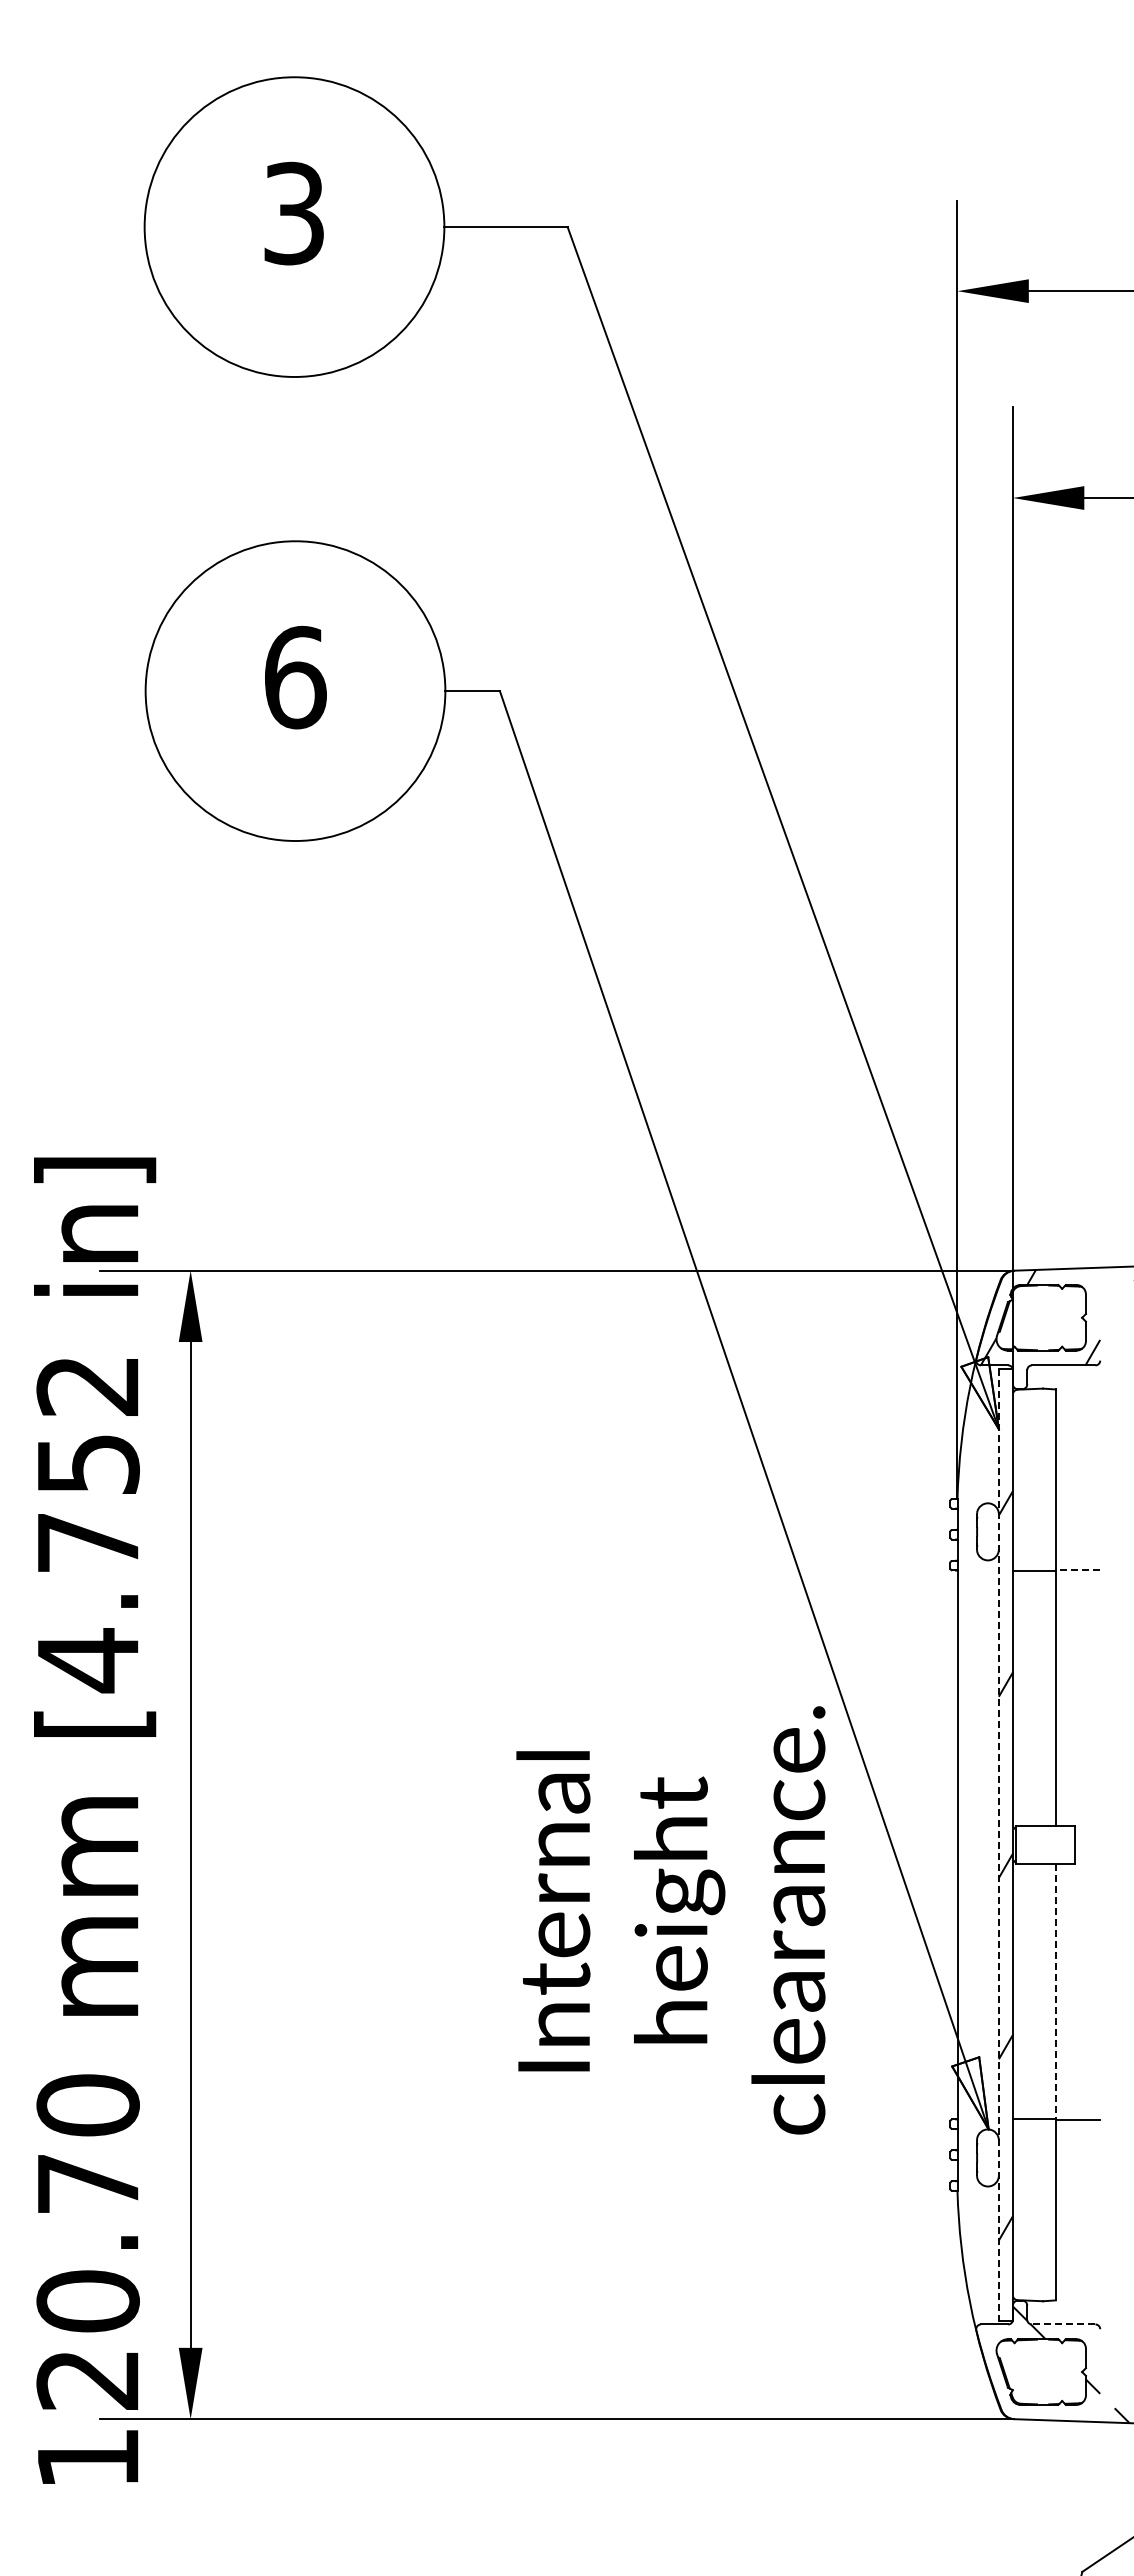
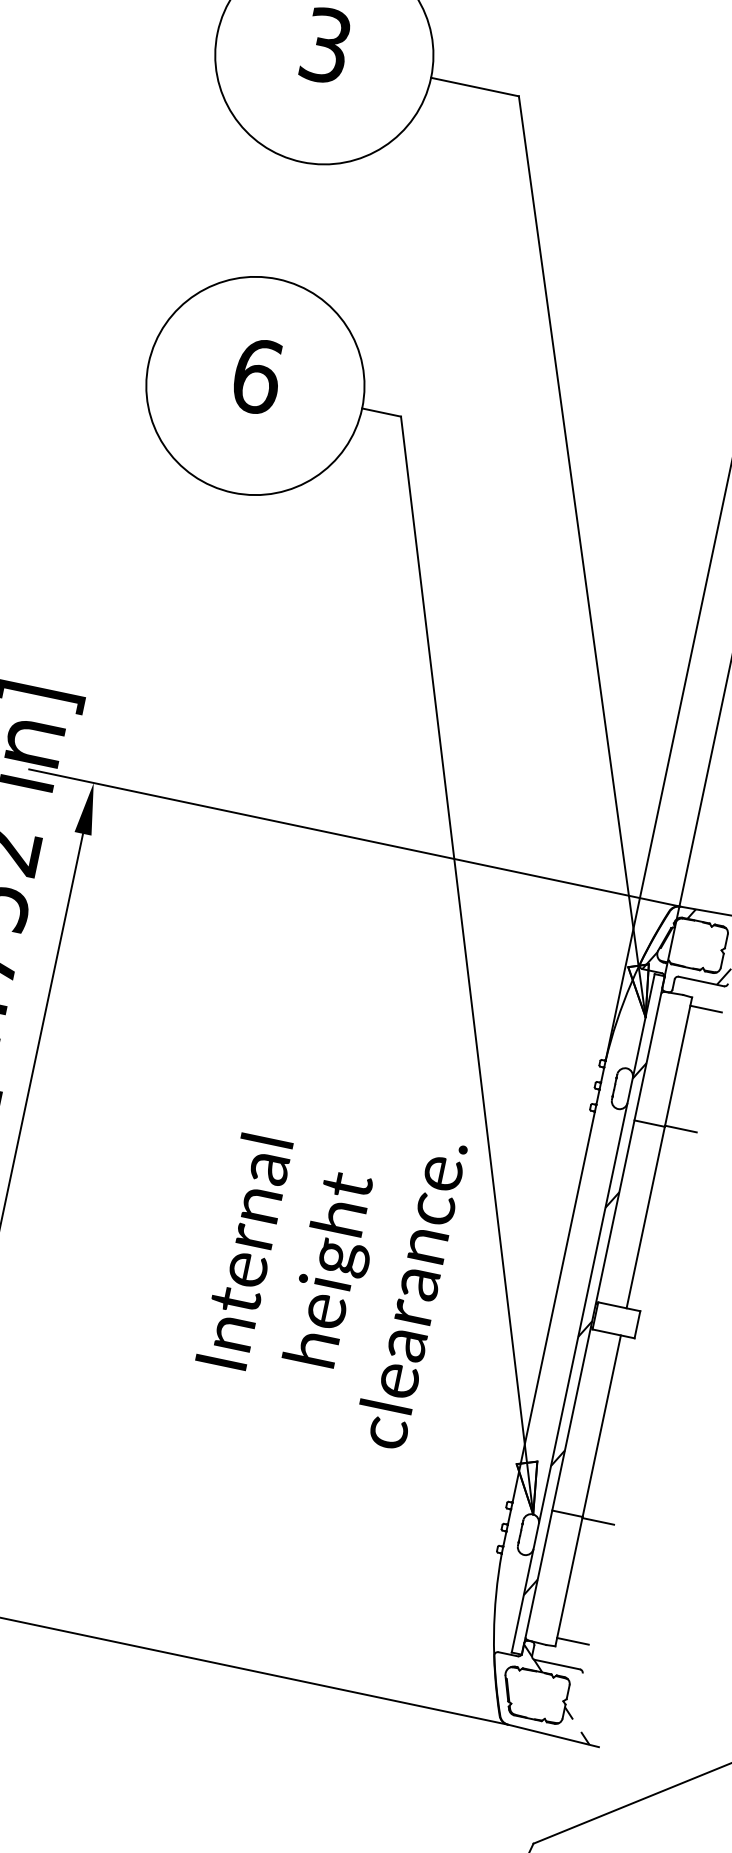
line: (1077, 1401) -> (705, 1009), added
line: (1077, 1569) -> (680, 1128), dashed -> solid
line: (998, 1845) -> (582, 1313), dashed -> solid
text: (670, 1920) -> (326, 1275), moved
line: (1055, 1991) -> (601, 1426), dashed -> solid
line: (1077, 2288) -> (572, 1641), added
line: (1063, 2324) -> (557, 1664), dashed -> solid

